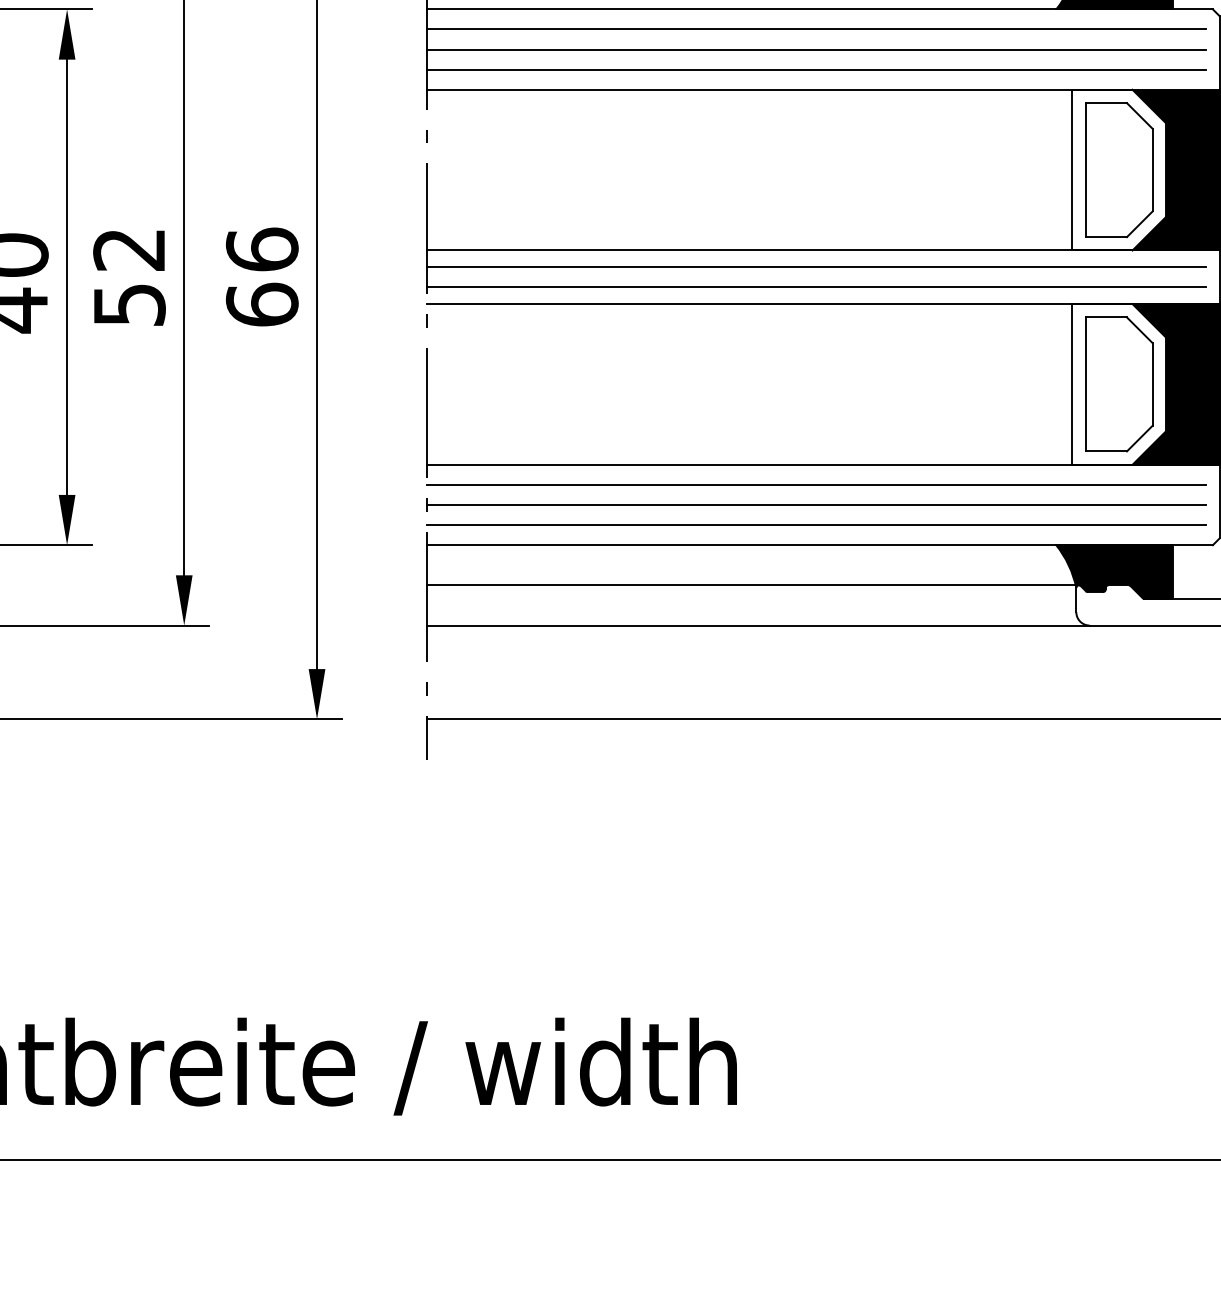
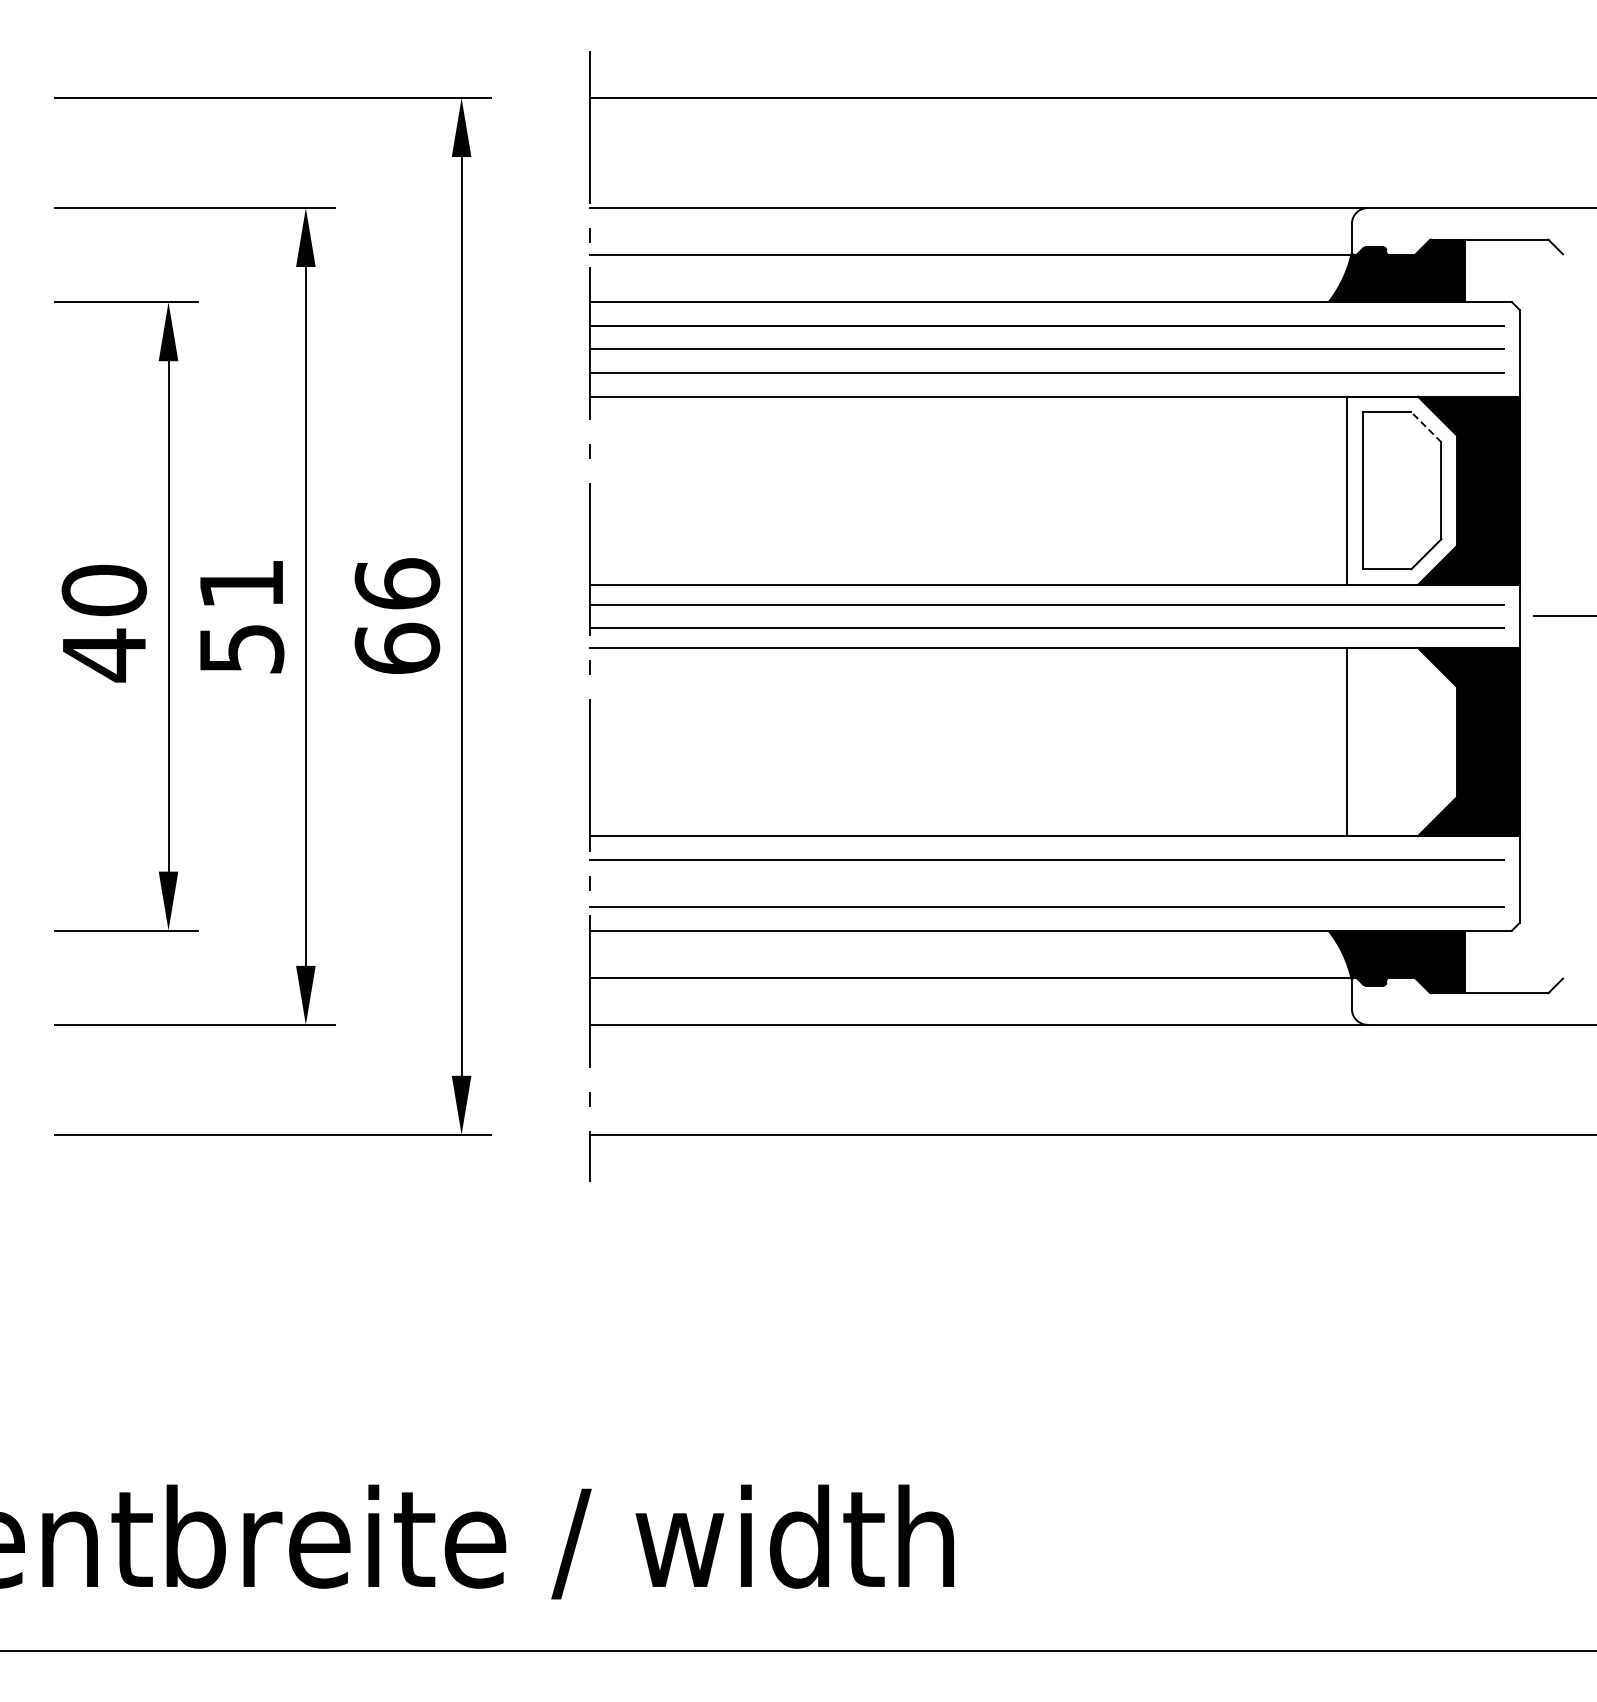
line: (1139, 115) -> (1426, 426), solid -> dashed
text: (128, 250) -> (240, 584), 52 -> 51
part: (1119, 383) -> (1402, 741), removed
line: (816, 505) -> (1047, 883), removed

